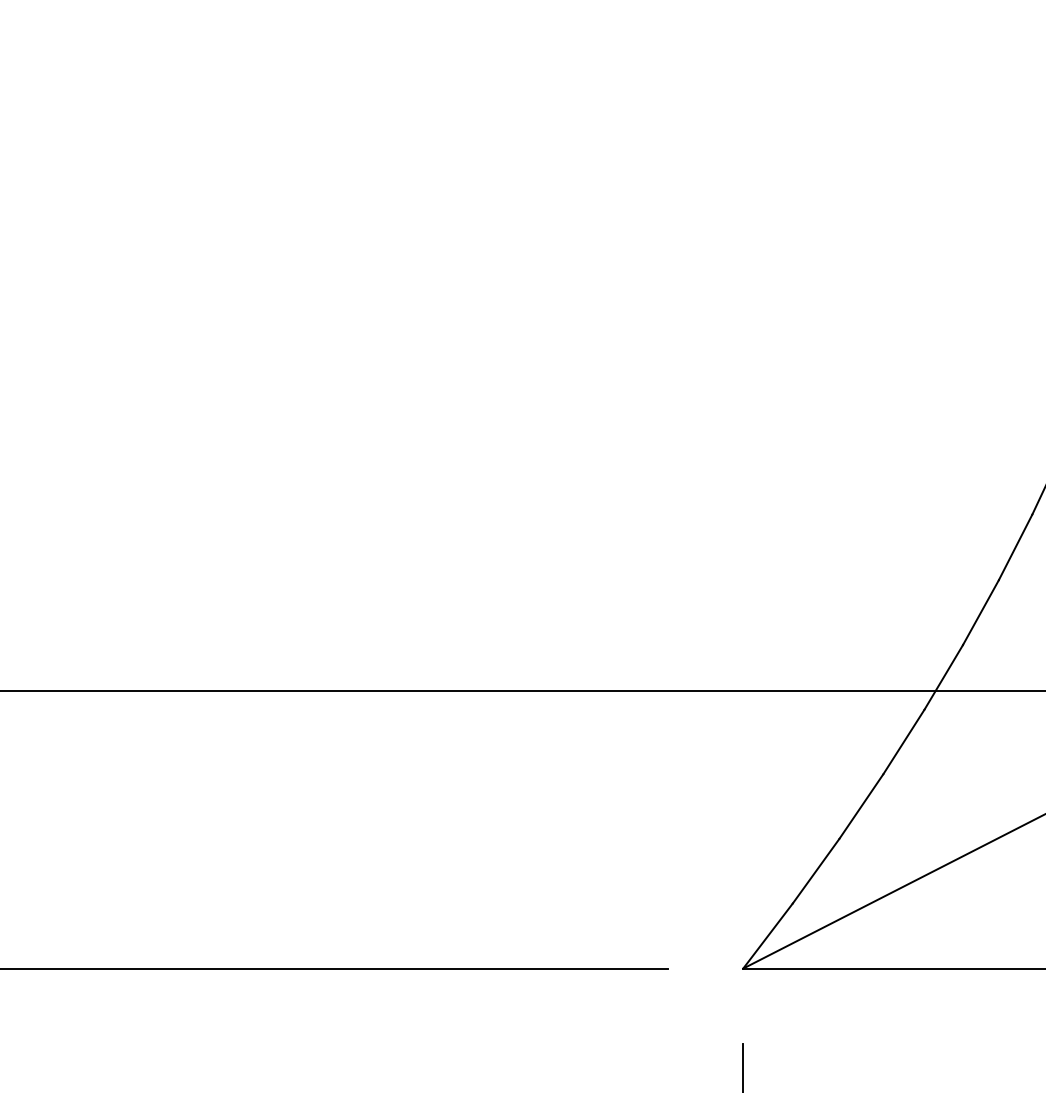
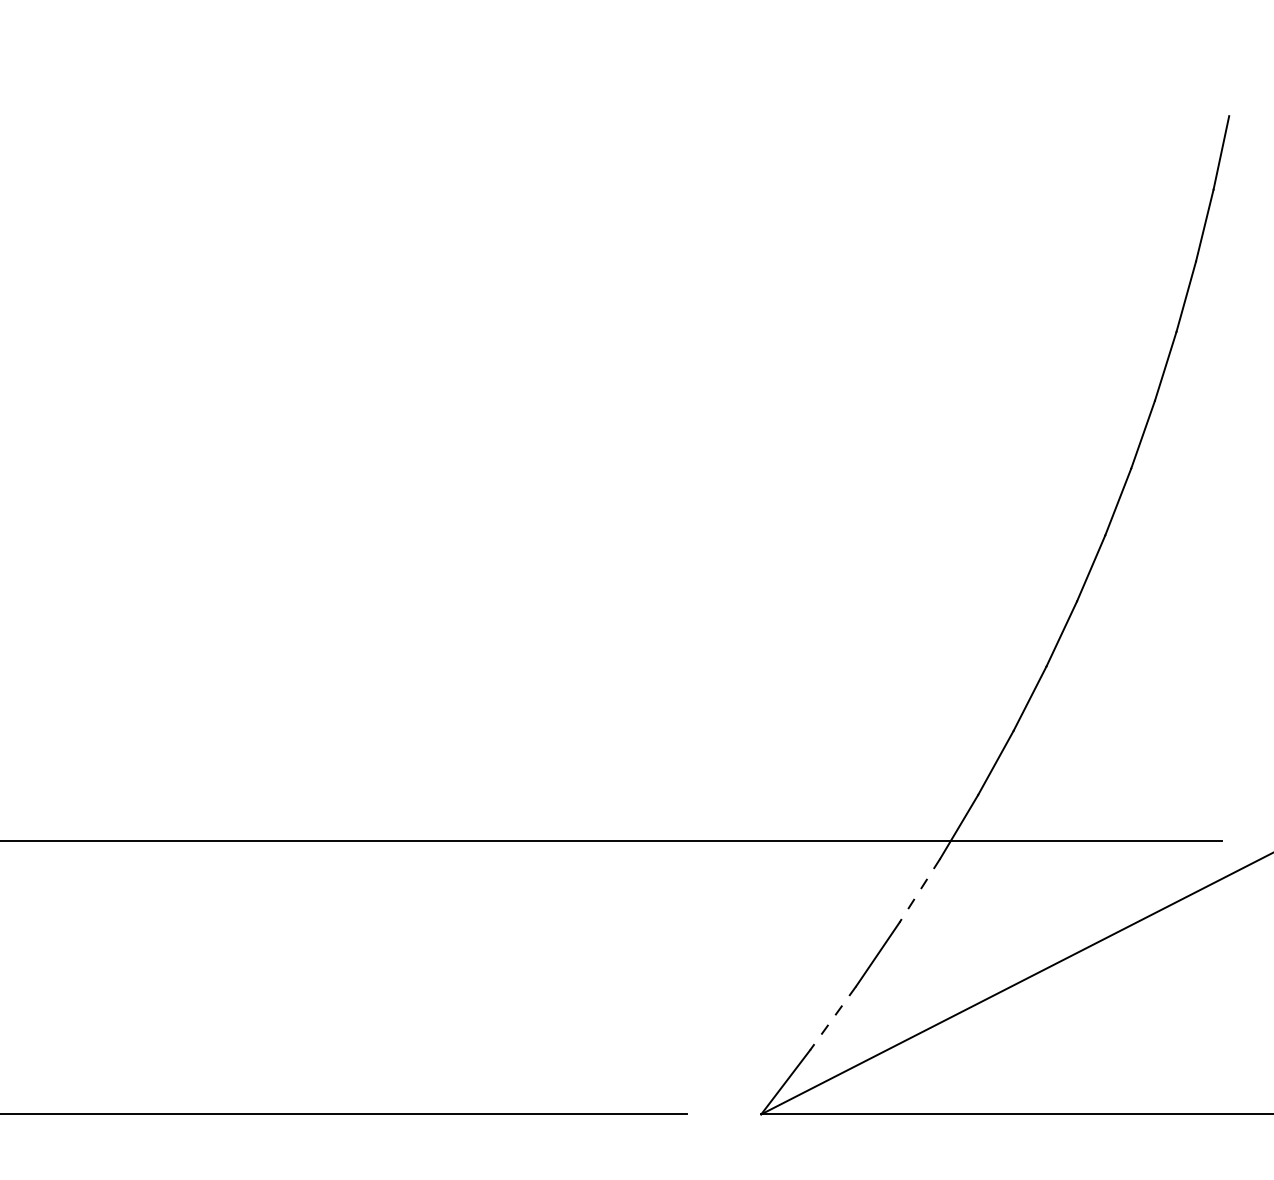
line: (903, 741) -> (919, 890), solid -> dashed
line: (815, 871) -> (832, 1018), solid -> dashed

